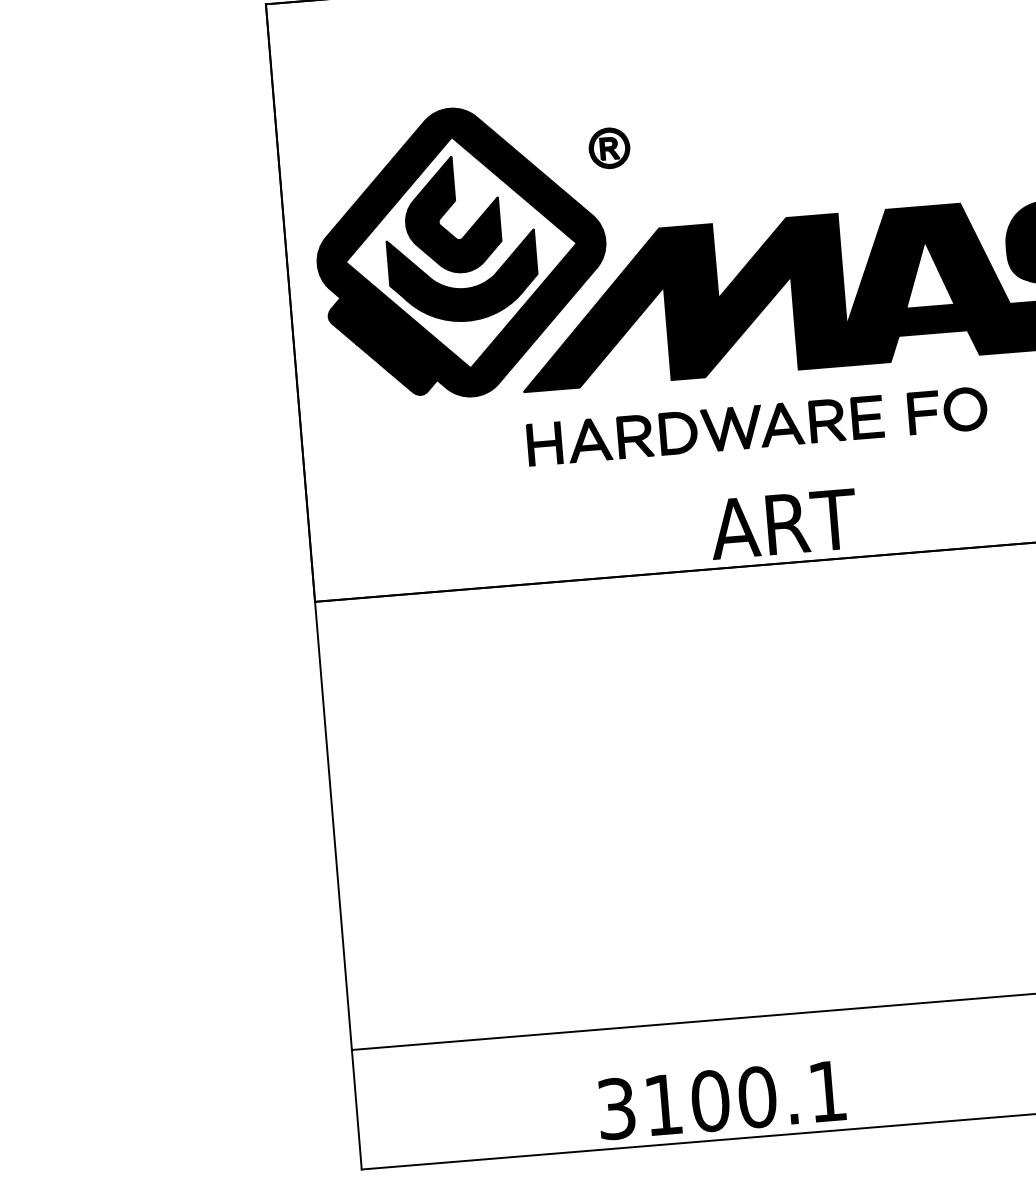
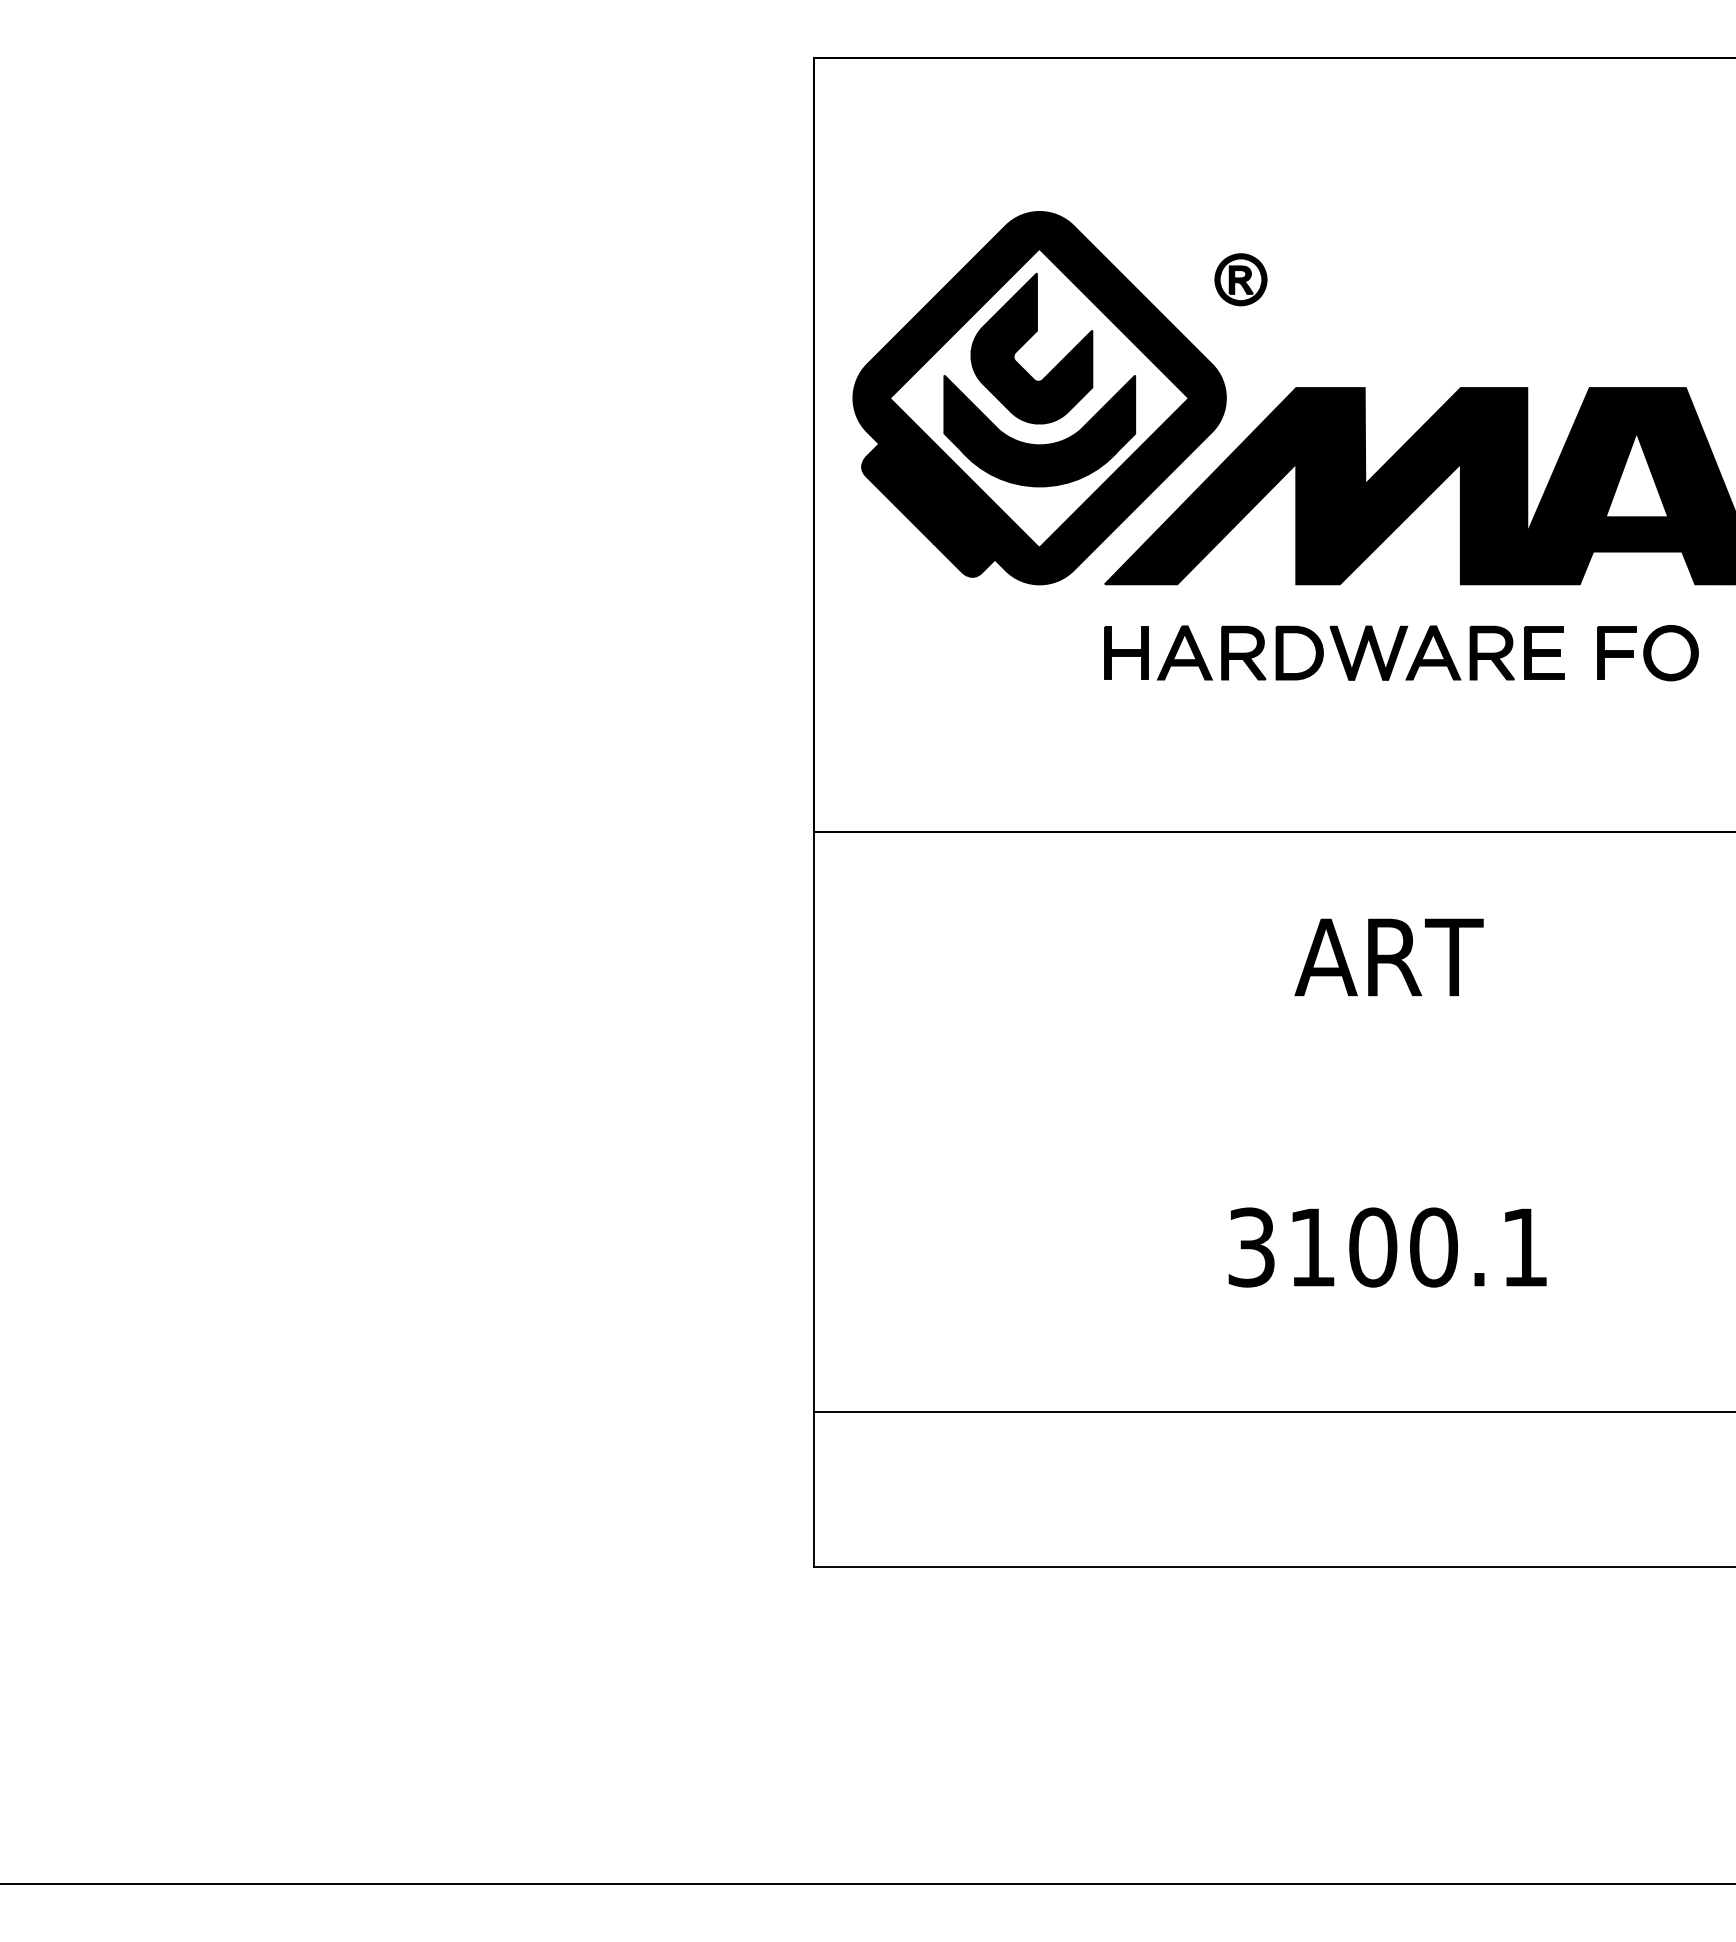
text: (783, 524) -> (1388, 957), moved
text: (721, 1100) -> (1387, 1247), moved

